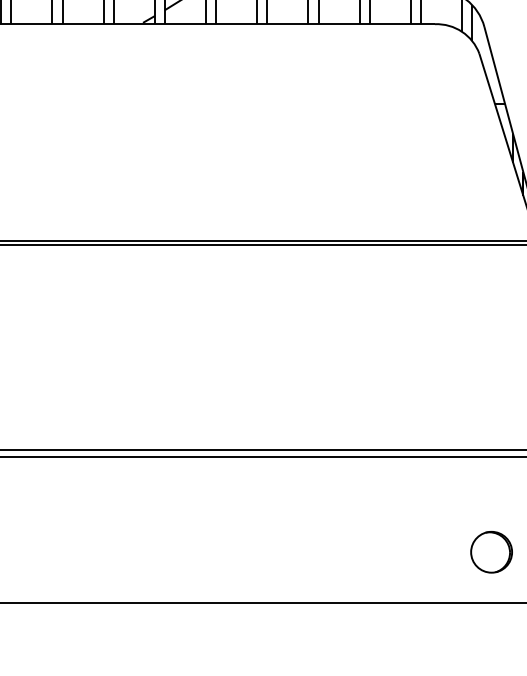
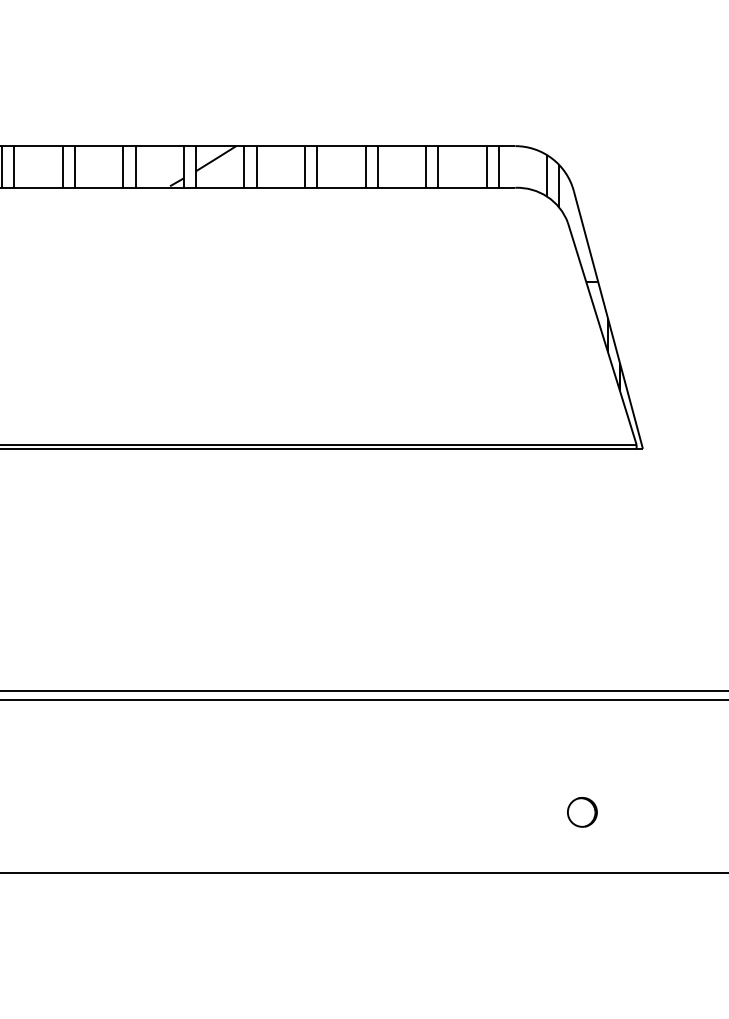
part: (491, 552) -> (582, 812), size x0.6

